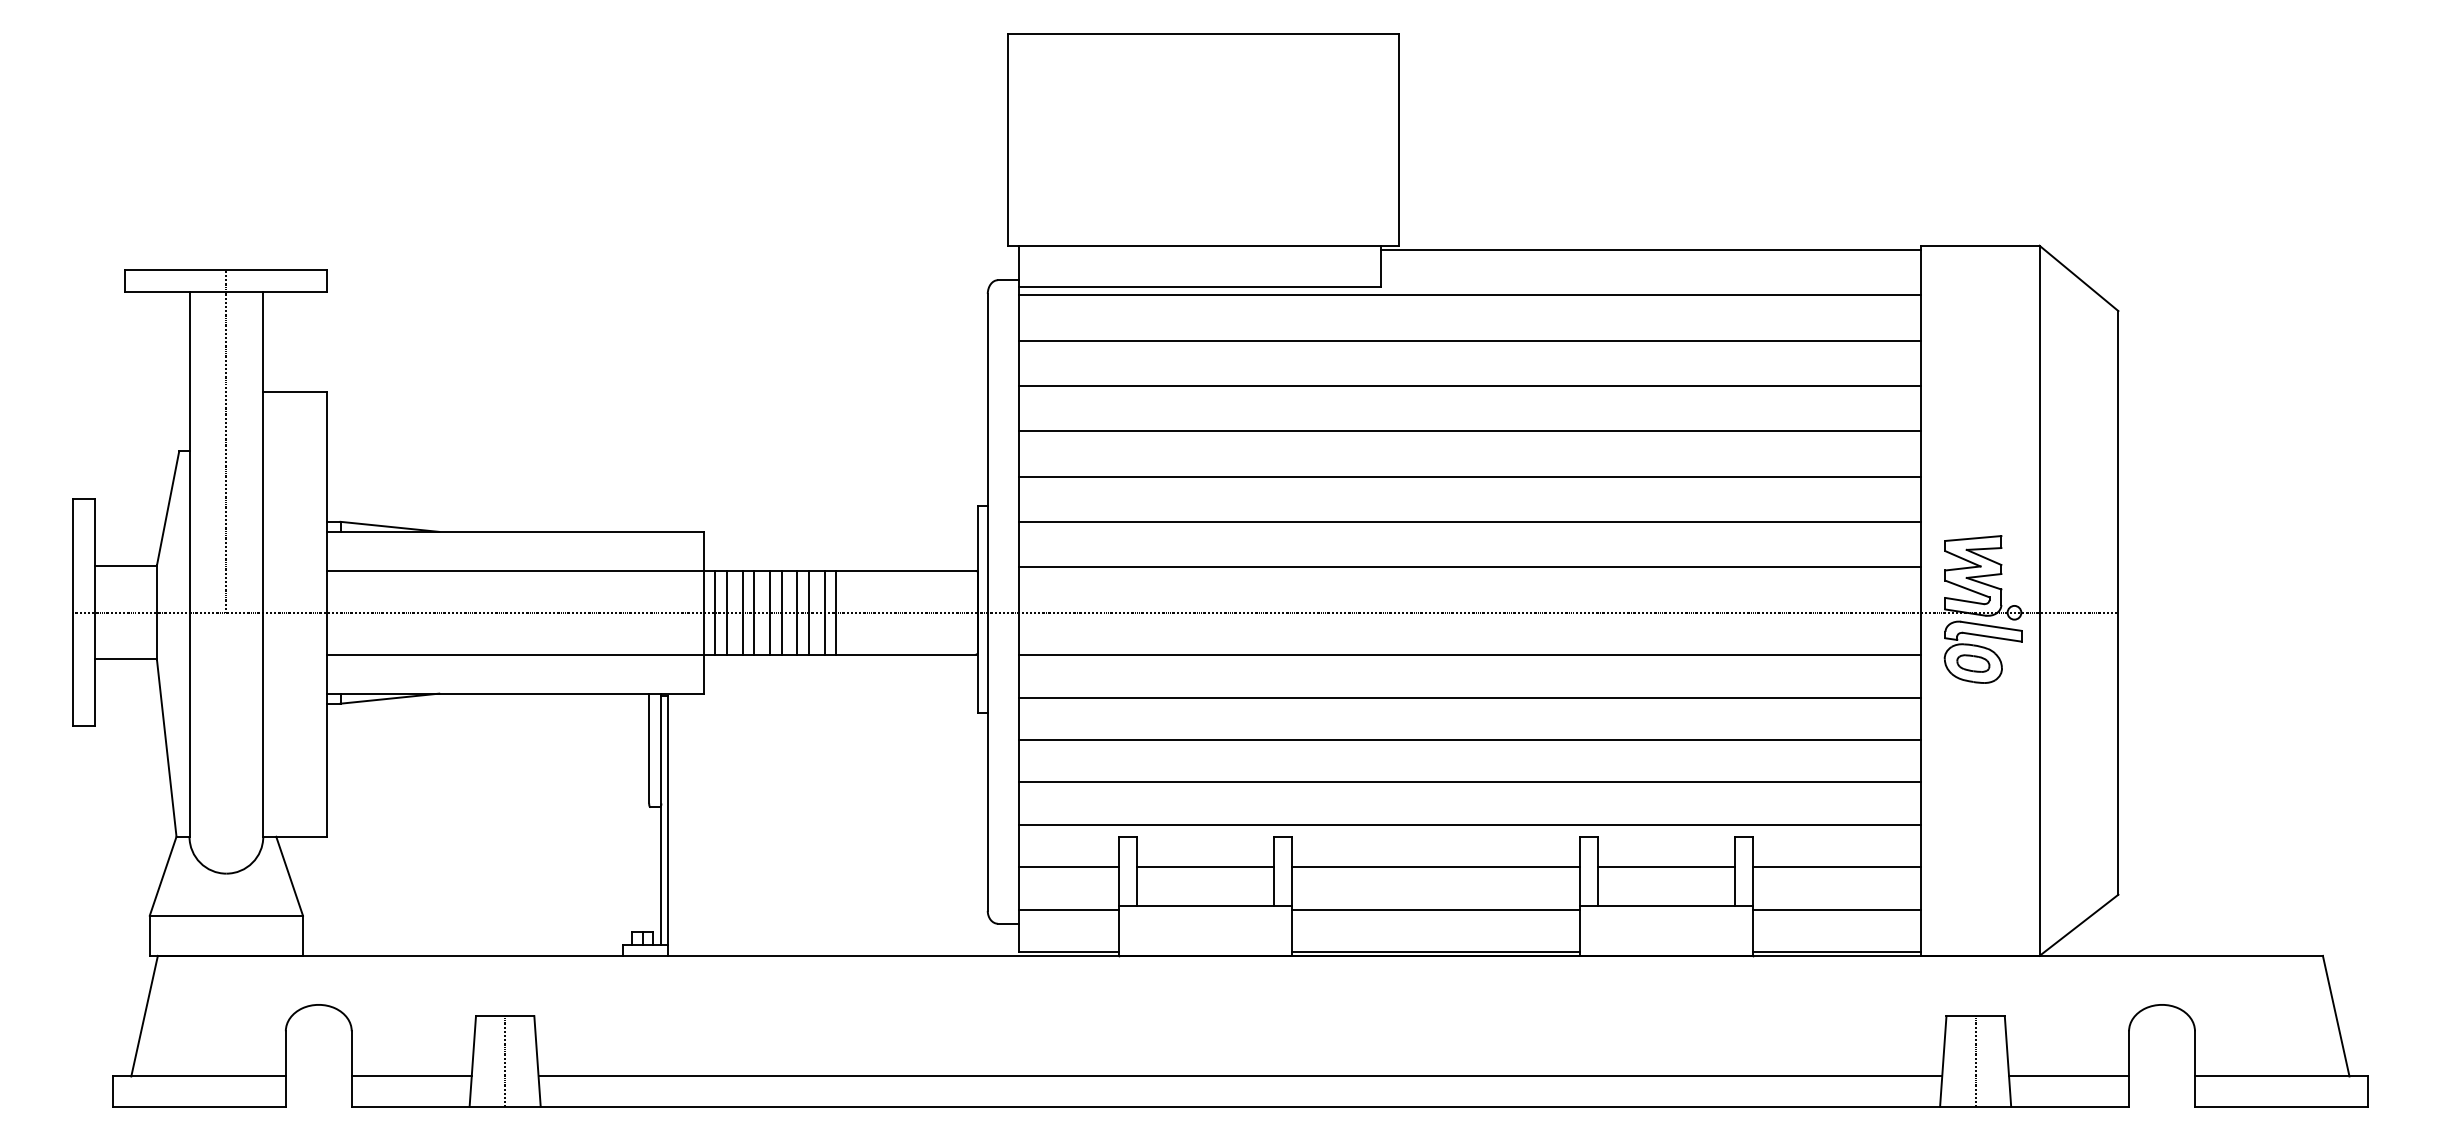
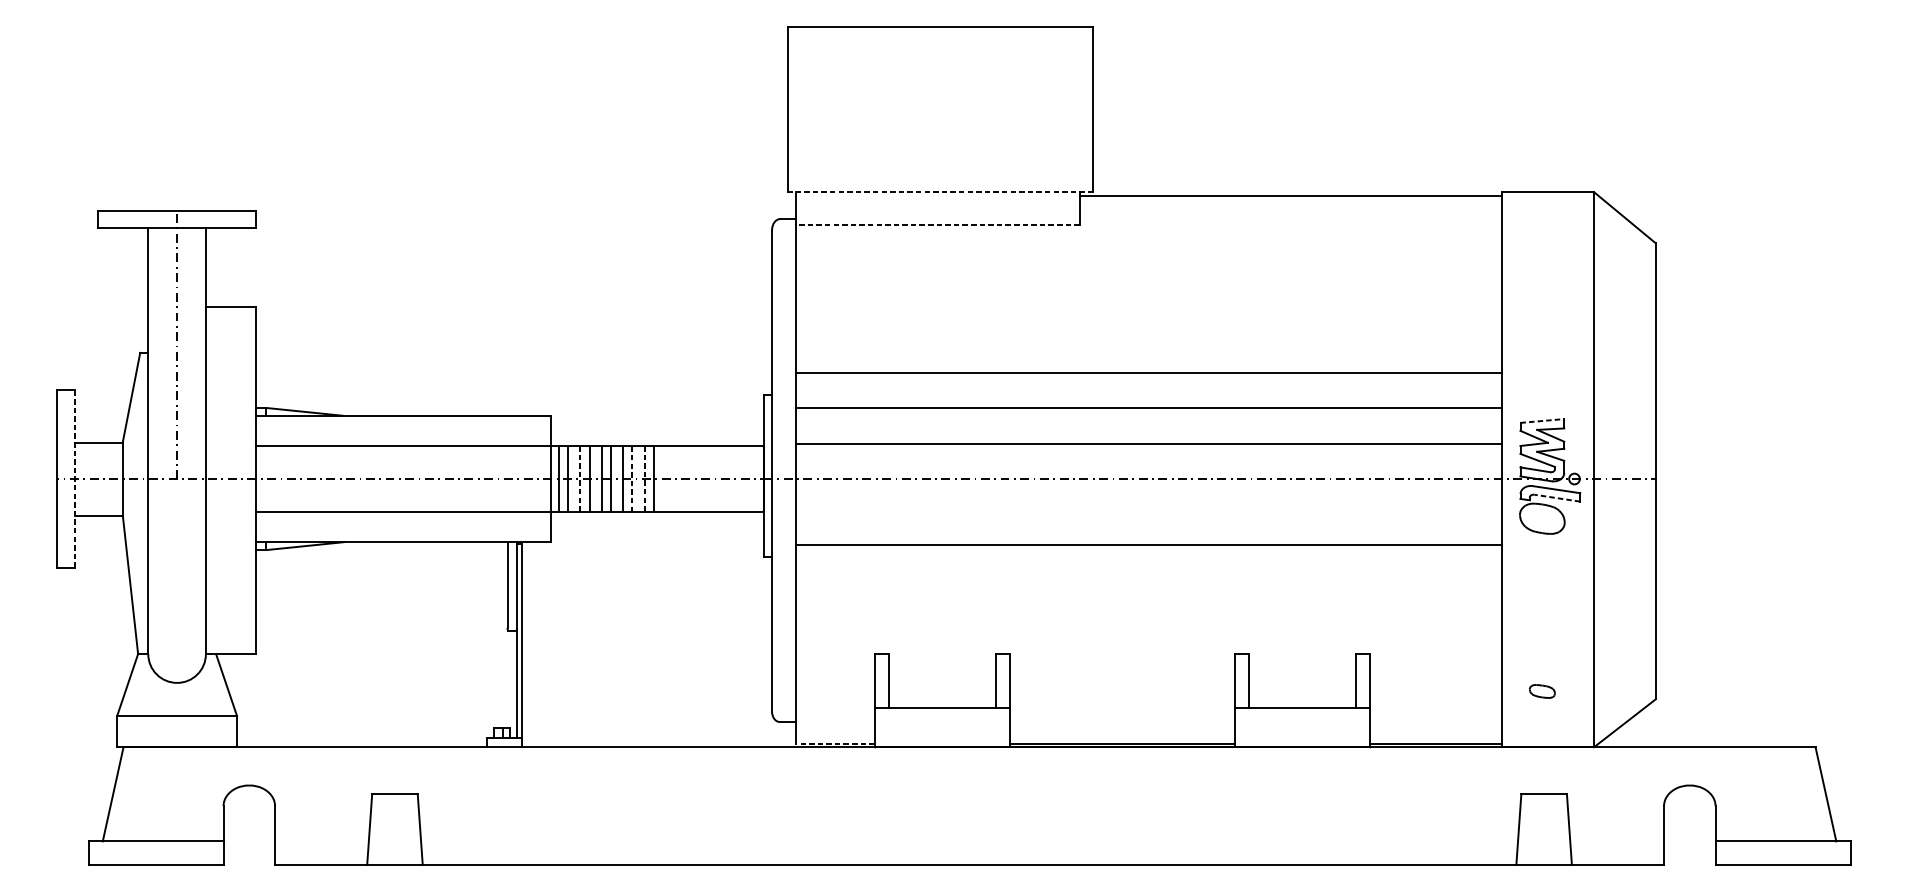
line: (1203, 245) -> (940, 192), solid -> dashed
line: (1199, 287) -> (937, 224), solid -> dashed
line: (1469, 295) -> (1148, 231), removed
line: (1469, 340) -> (1148, 266), removed
line: (1469, 386) -> (1148, 302), removed
line: (1469, 431) -> (1148, 337), removed
line: (1973, 538) -> (1542, 420), solid -> dashed
line: (742, 612) -> (580, 478), solid -> dashed
line: (809, 612) -> (632, 478), solid -> dashed
line: (824, 612) -> (644, 478), solid -> dashed
line: (95, 613) -> (74, 479), solid -> dashed
line: (1992, 637) -> (1557, 498), solid -> dashed
line: (1469, 655) -> (1148, 512), removed
part: (1973, 663) -> (1542, 691), moved
line: (1469, 739) -> (1148, 578), removed
line: (1469, 782) -> (1148, 611), removed
line: (1469, 824) -> (1148, 644), removed
line: (1068, 867) -> (835, 678), removed
line: (1204, 867) -> (941, 678), removed
line: (1435, 867) -> (1122, 678), removed
line: (1665, 867) -> (1301, 678), removed
line: (1836, 867) -> (1435, 678), removed
line: (1068, 909) -> (835, 710), removed
line: (1435, 909) -> (1122, 710), removed
line: (1836, 909) -> (1435, 710), removed
line: (1068, 951) -> (835, 743), solid -> dashed
line: (505, 1061) -> (395, 829), removed
line: (1975, 1061) -> (1544, 829), removed
line: (411, 1076) -> (321, 841), removed
line: (1240, 1076) -> (969, 841), removed
line: (2069, 1076) -> (1617, 841), removed

